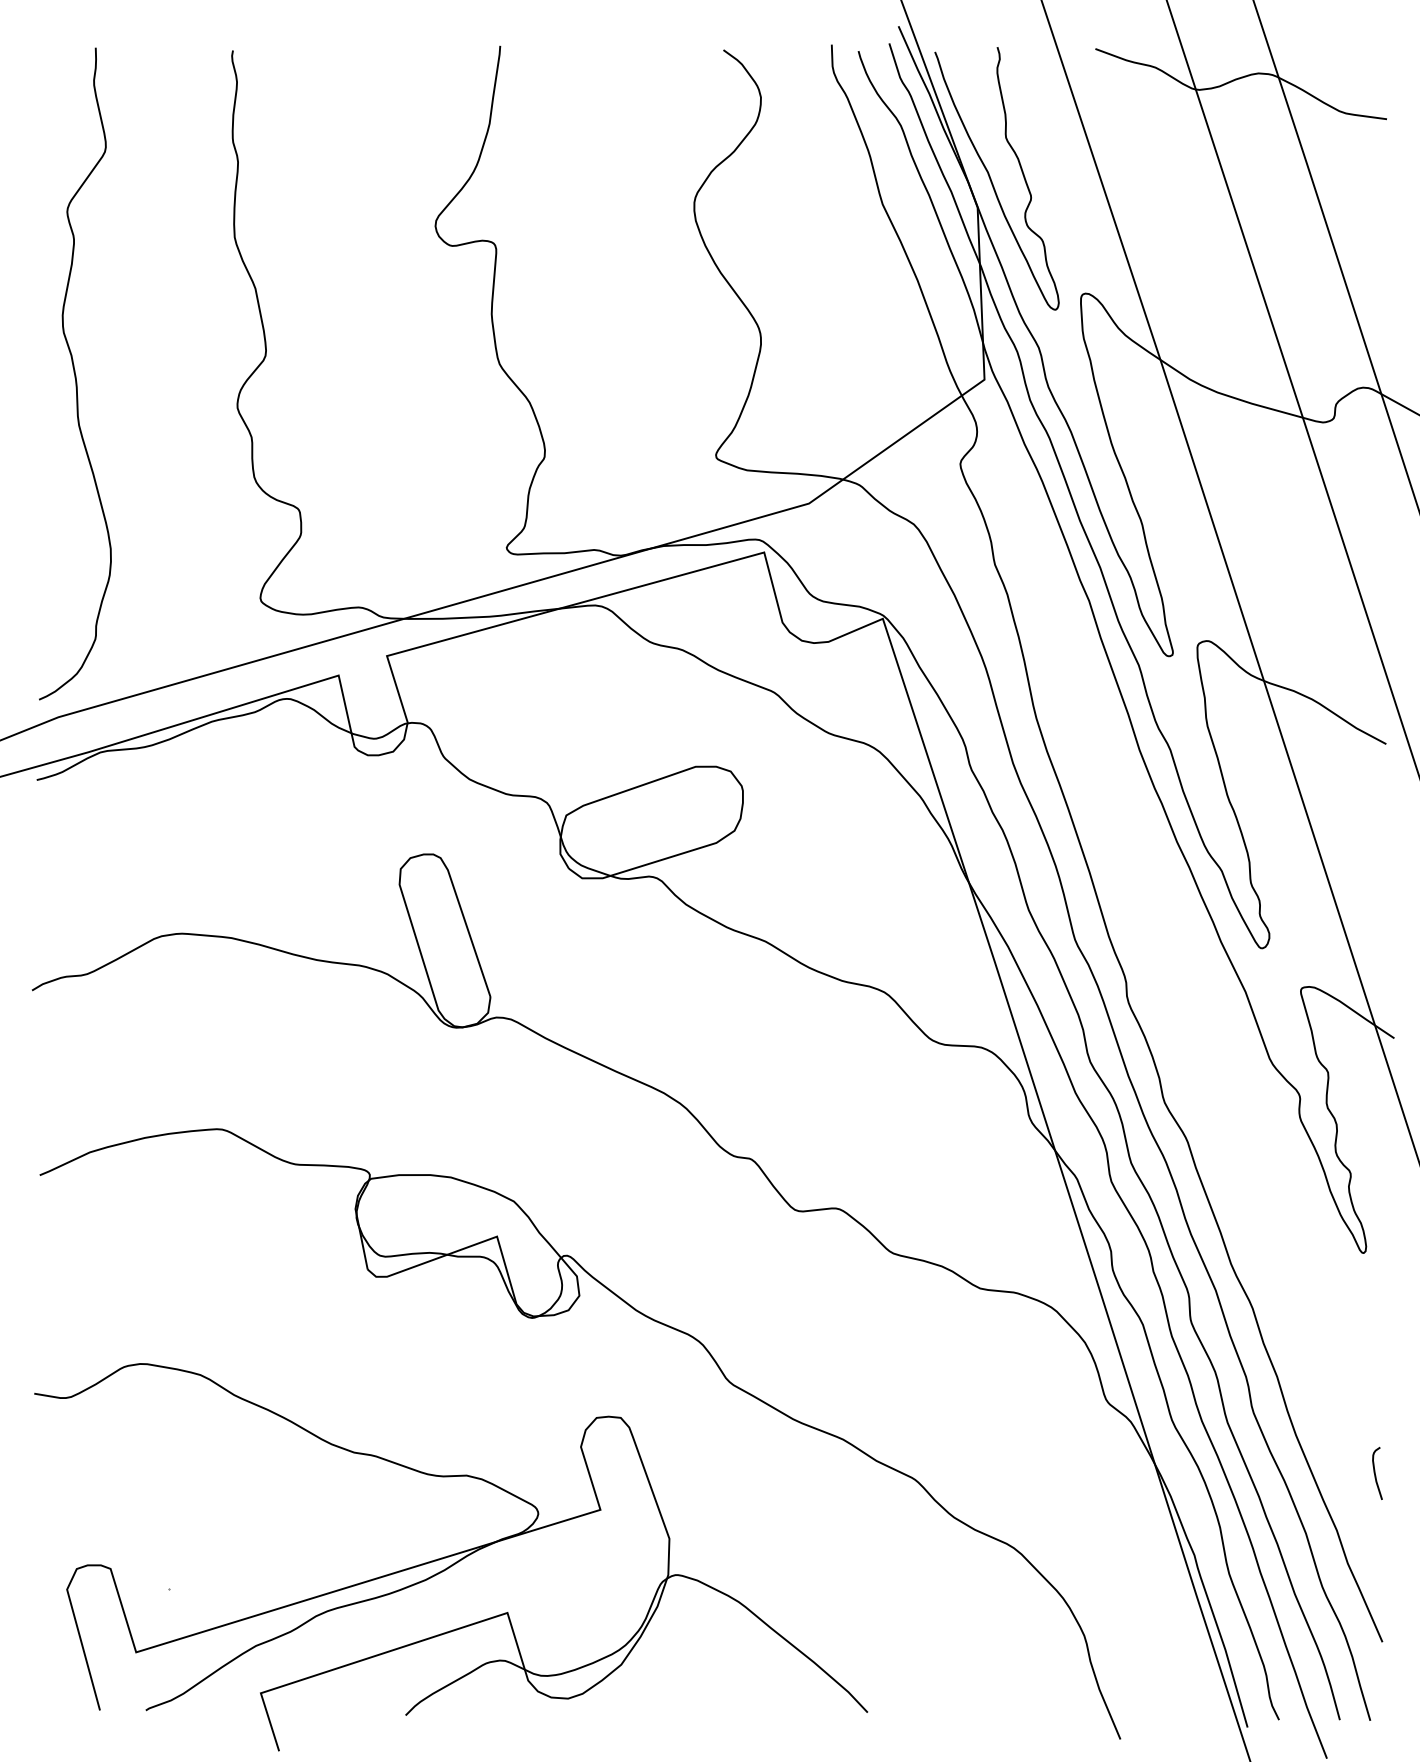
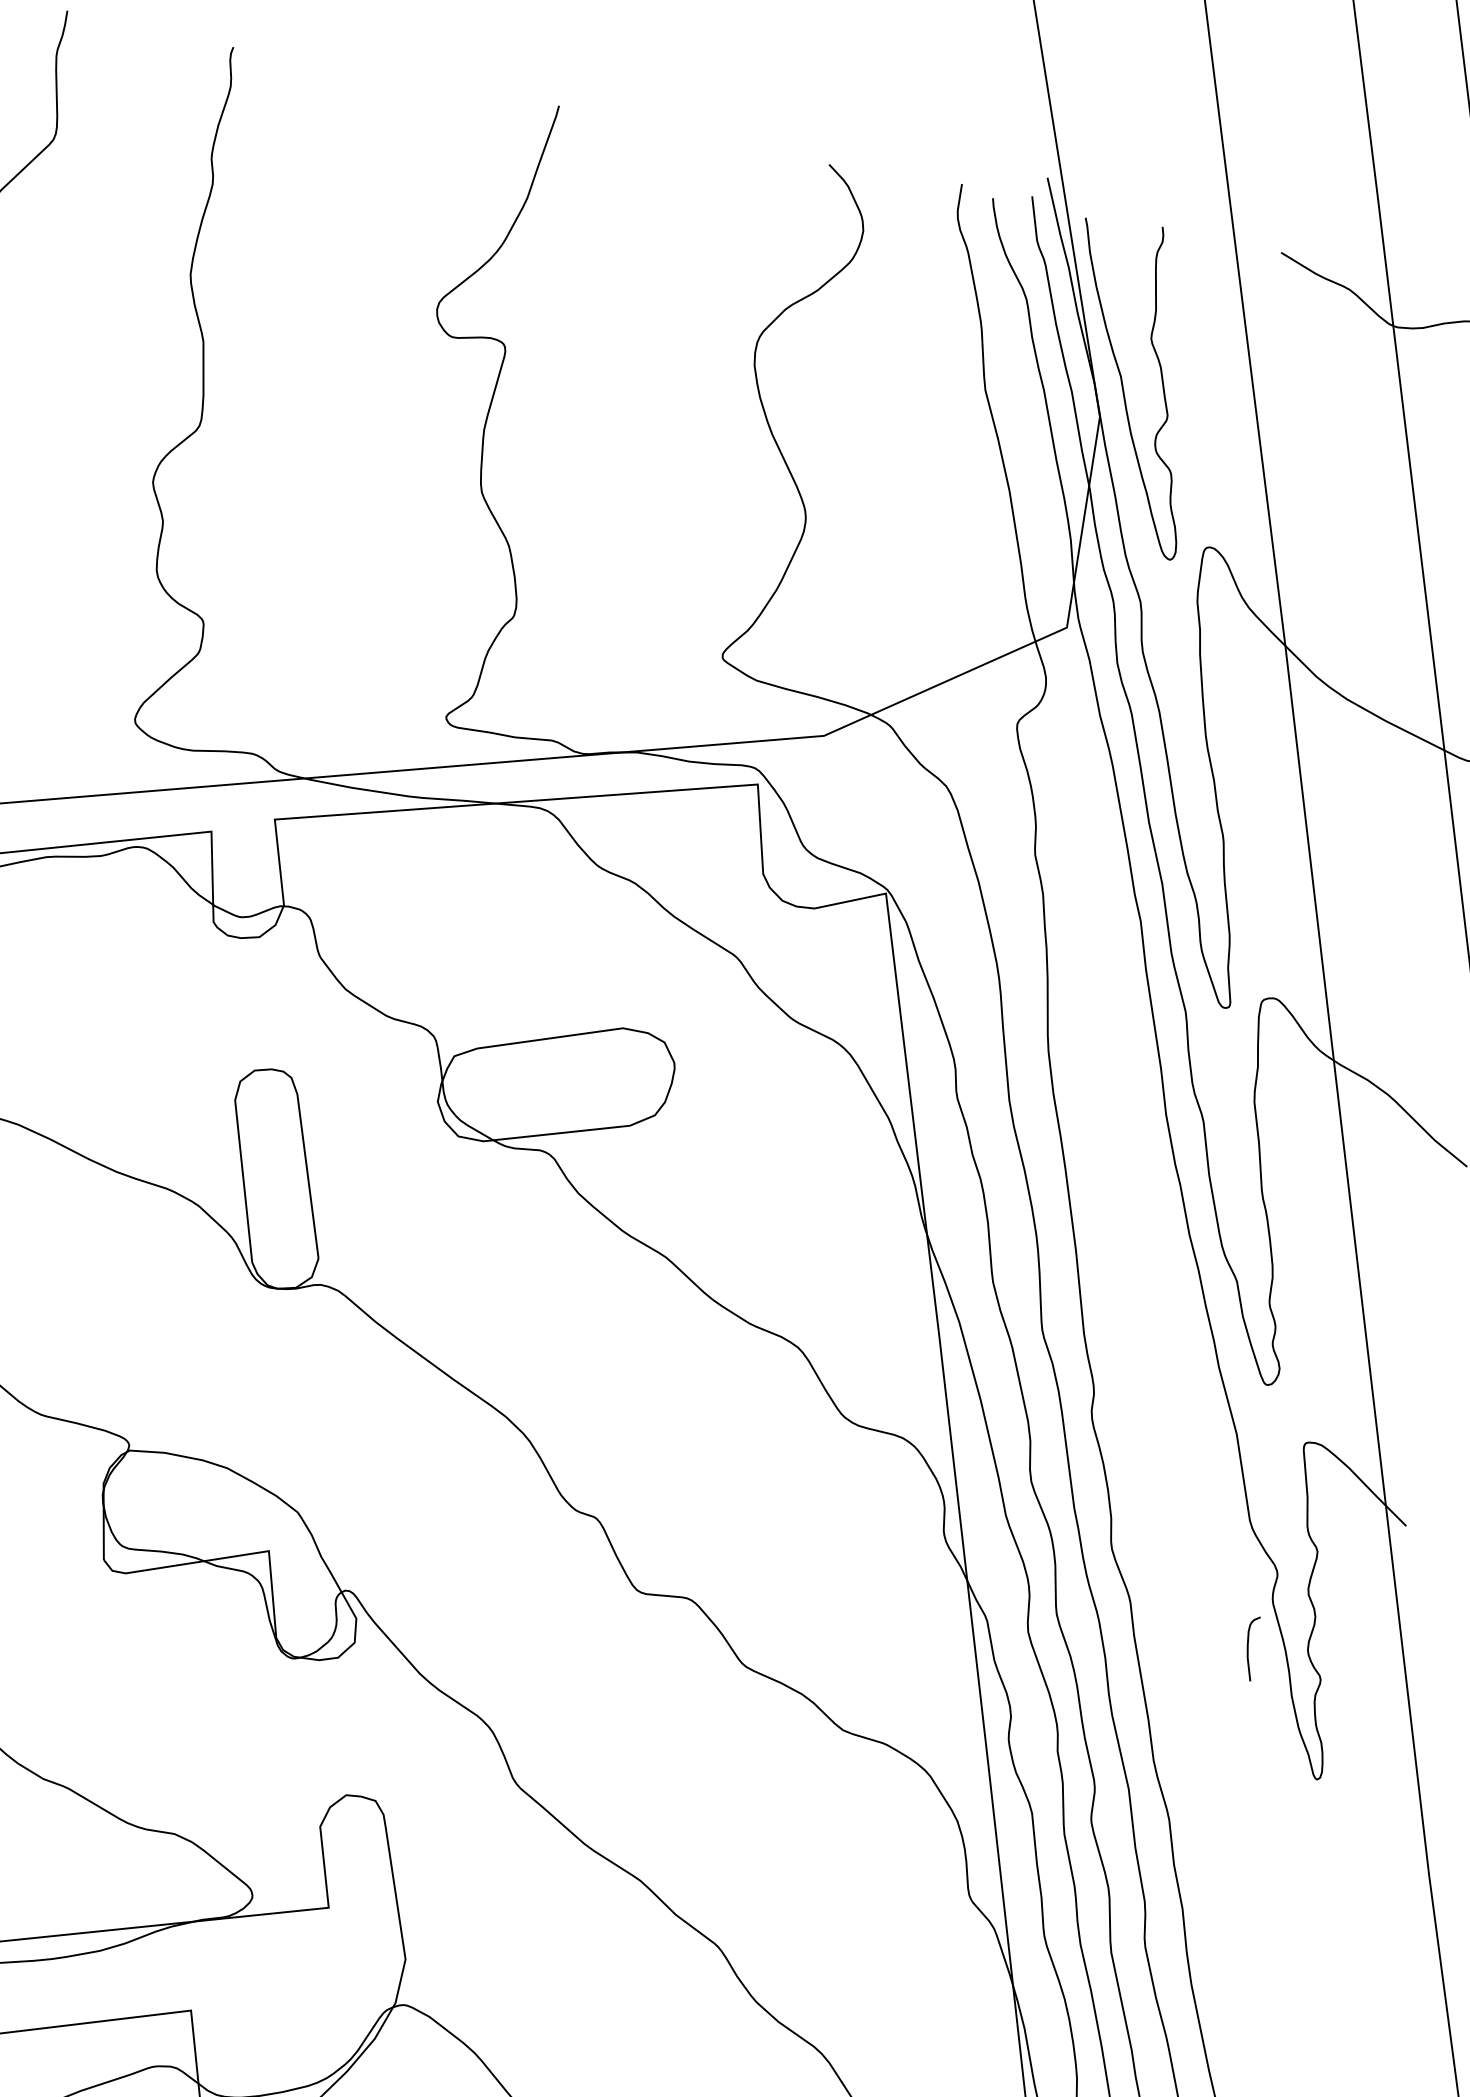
curve: (1375, 1472) -> (1248, 1646), moved

